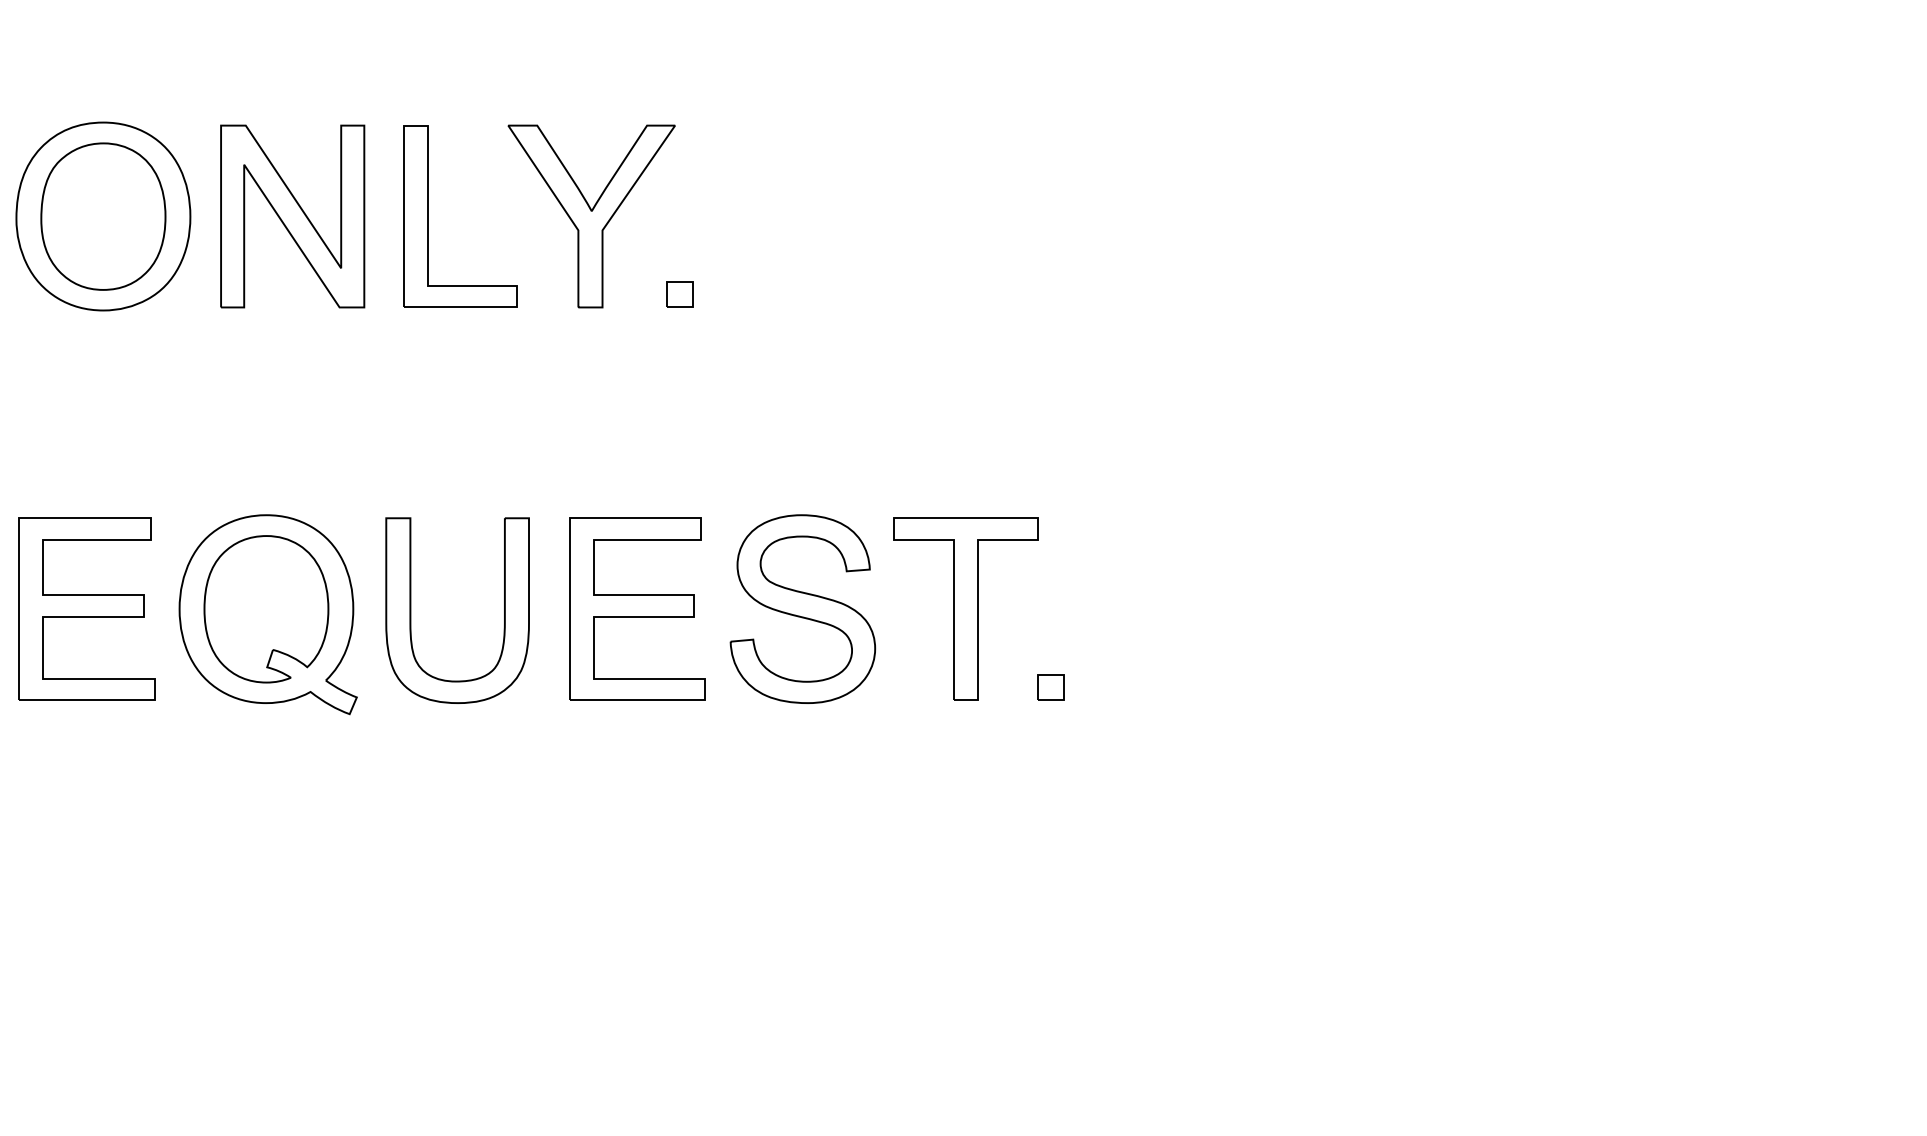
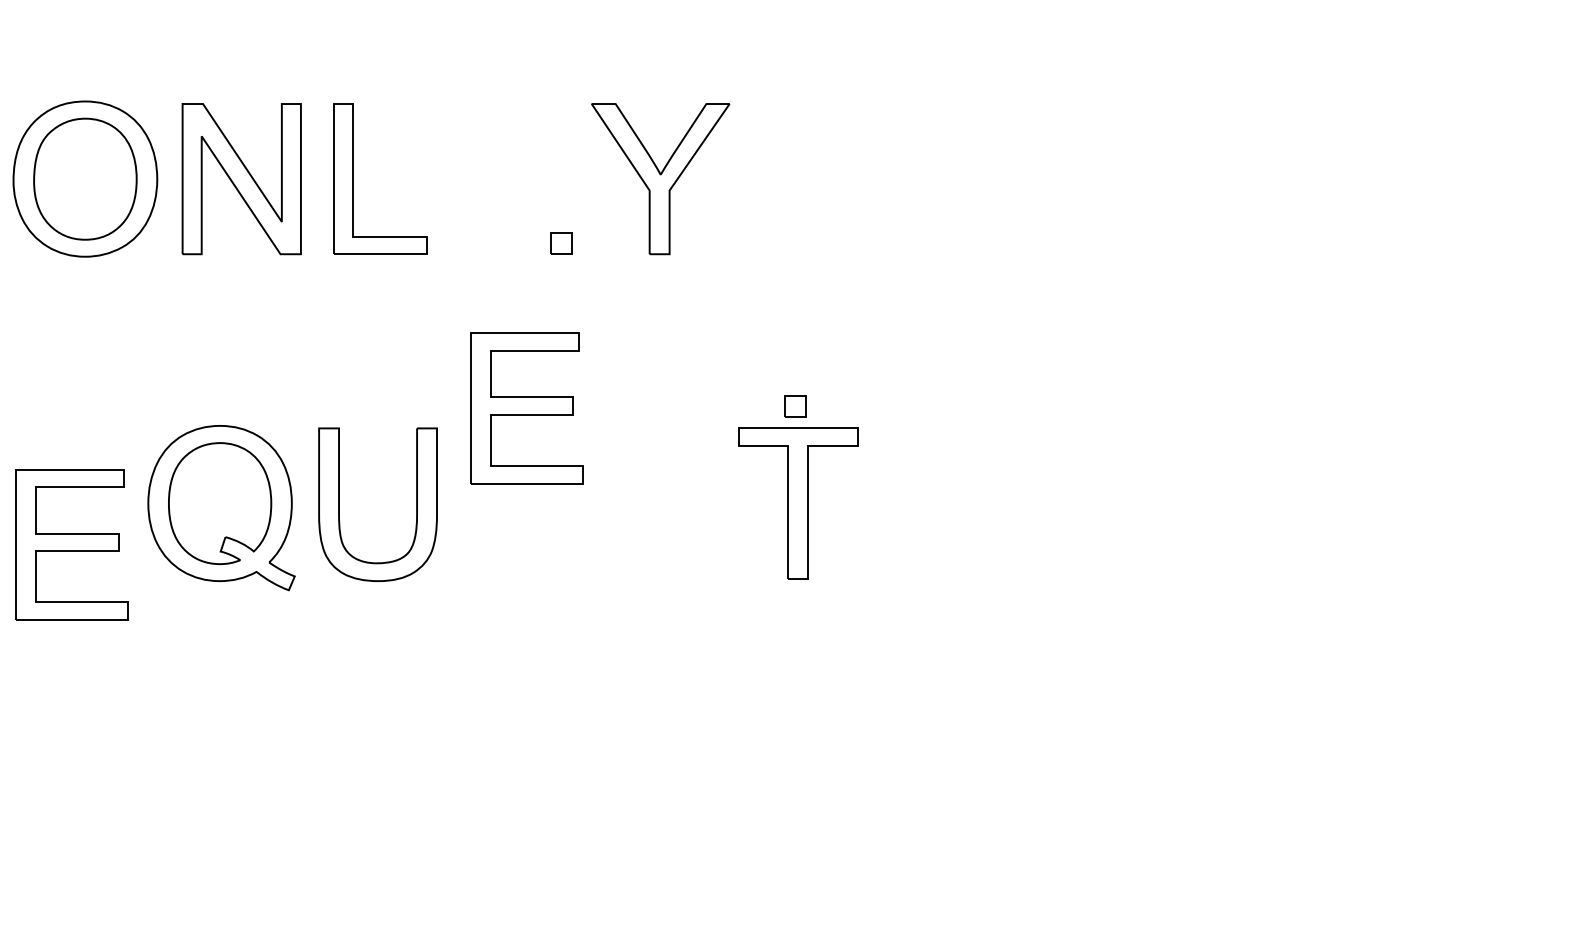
part: (591, 216) -> (660, 179), moved
part: (86, 608) -> (71, 544), moved
part: (637, 608) -> (526, 407), moved
part: (802, 608) -> (662, 502), removed
part: (1050, 687) -> (795, 406), moved

